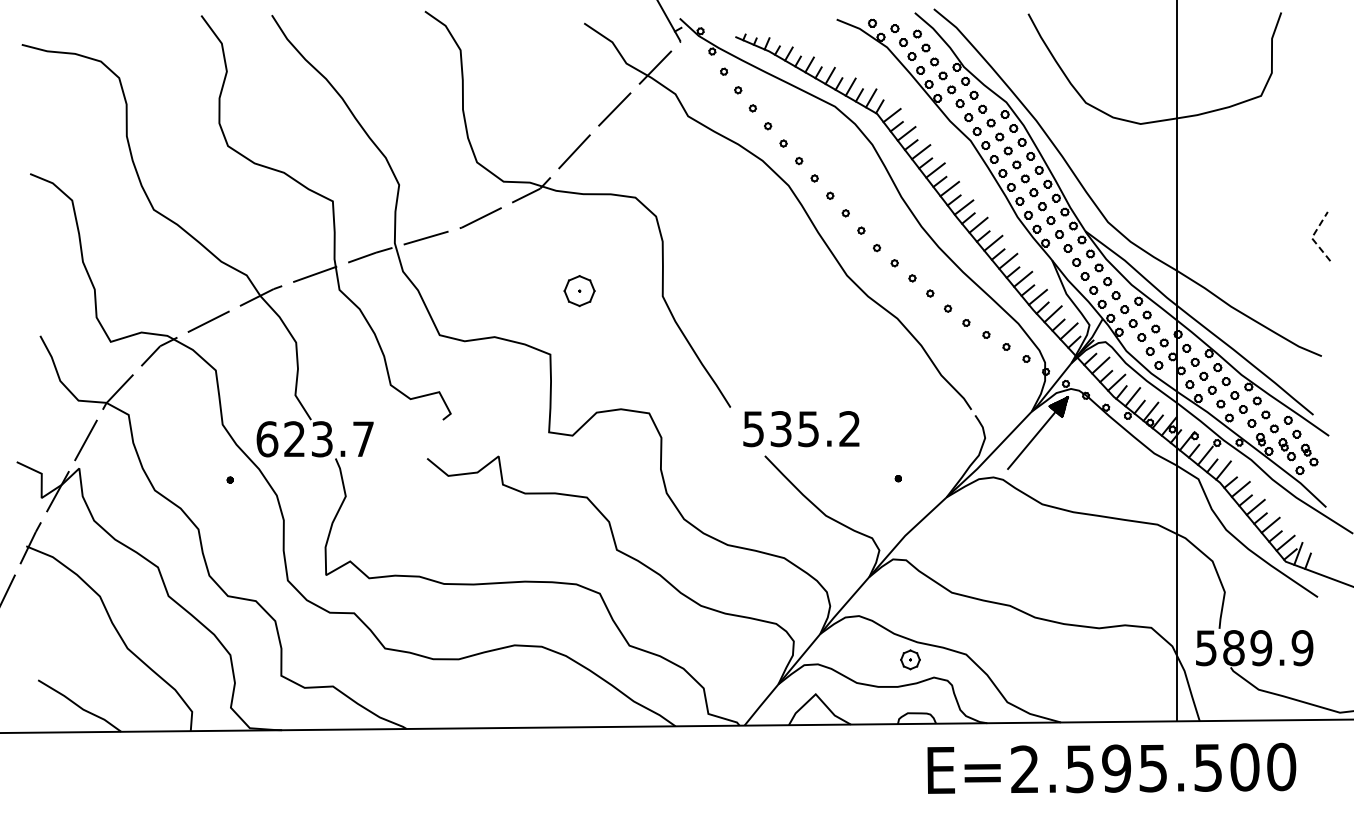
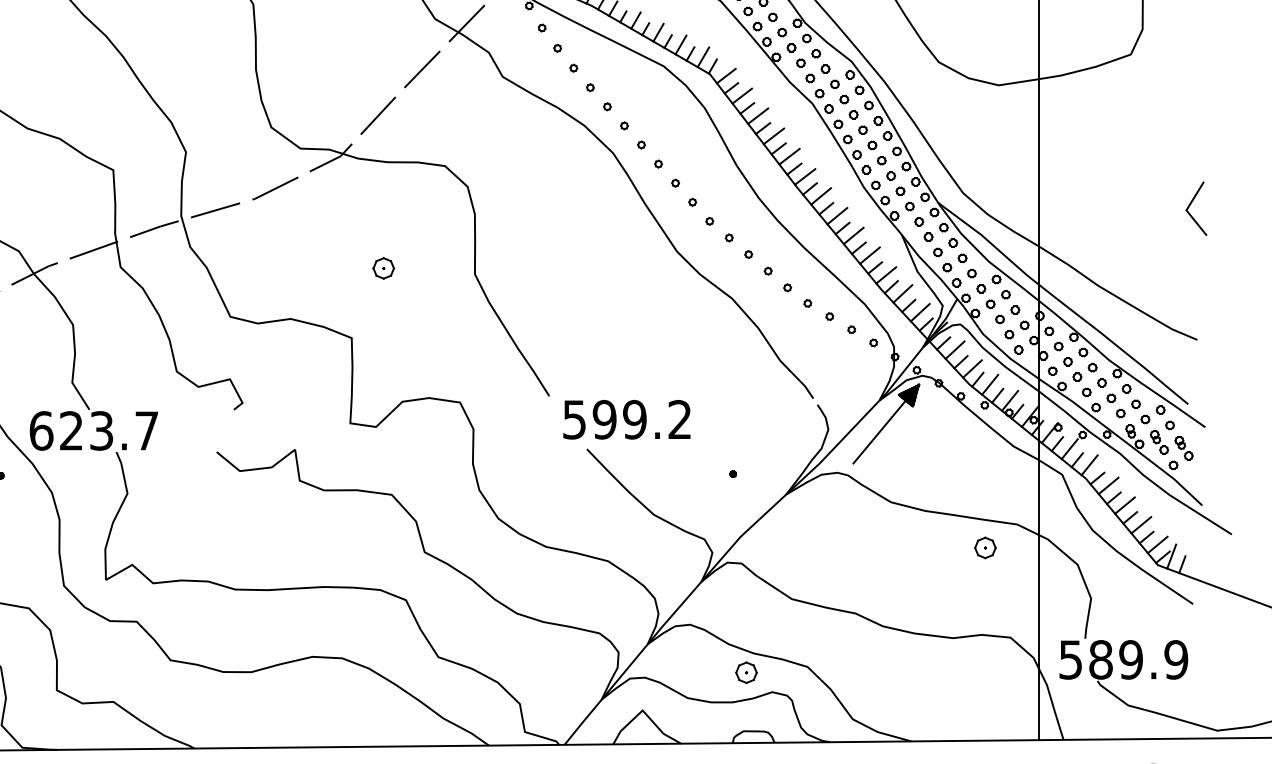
line: (1311, 238) -> (1186, 210), dashed -> solid
part: (579, 290) -> (383, 267), size x0.62
text: (794, 429) -> (619, 420), 535.2 -> 599.2
part: (1128, 545) -> (985, 547), added

